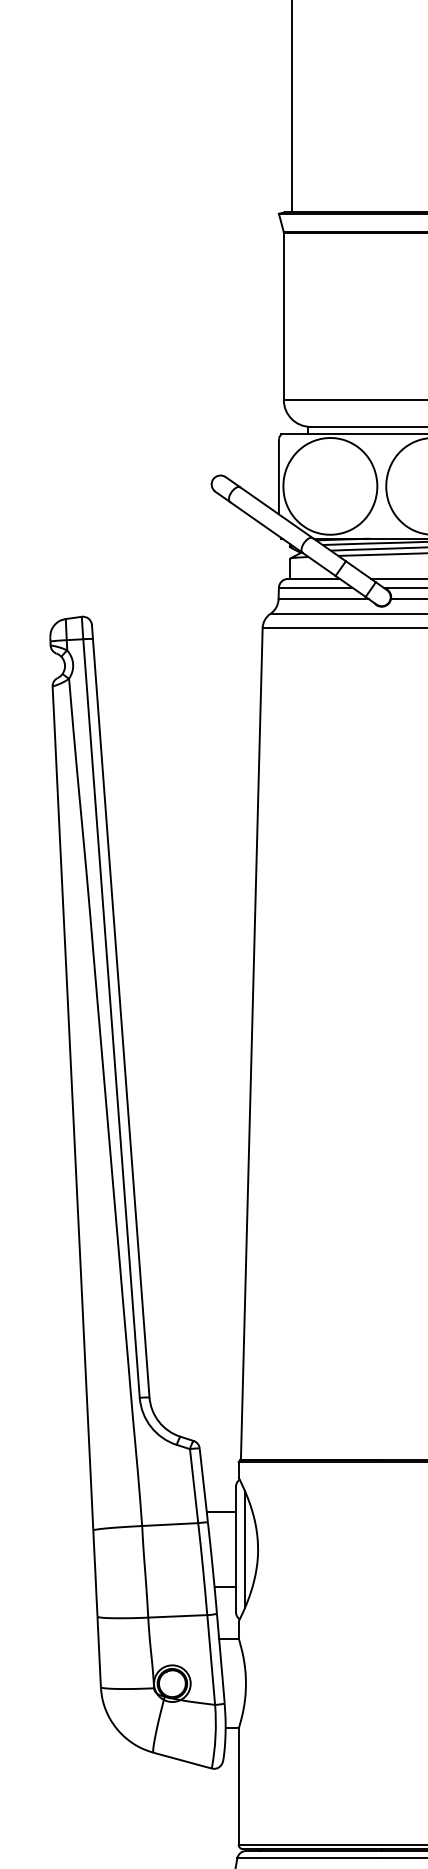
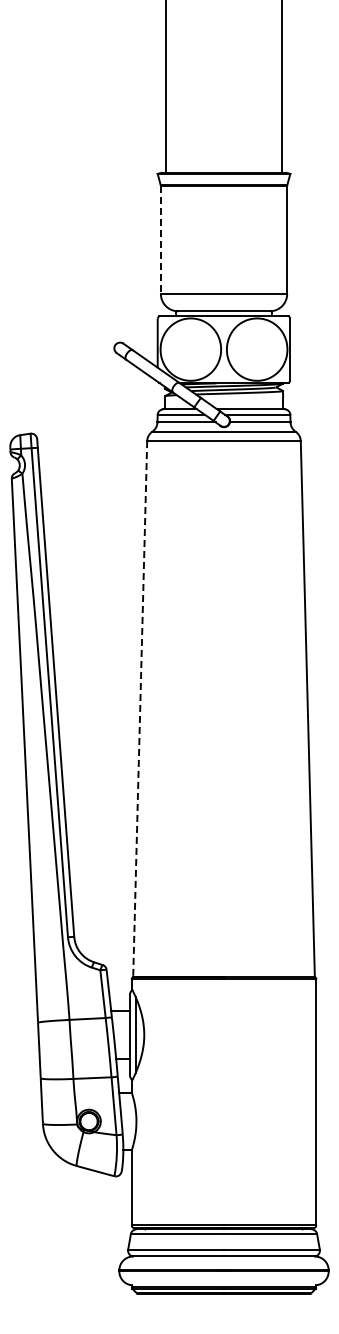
line: (283, 317) -> (160, 240), solid -> dashed
line: (252, 1044) -> (140, 709), solid -> dashed

